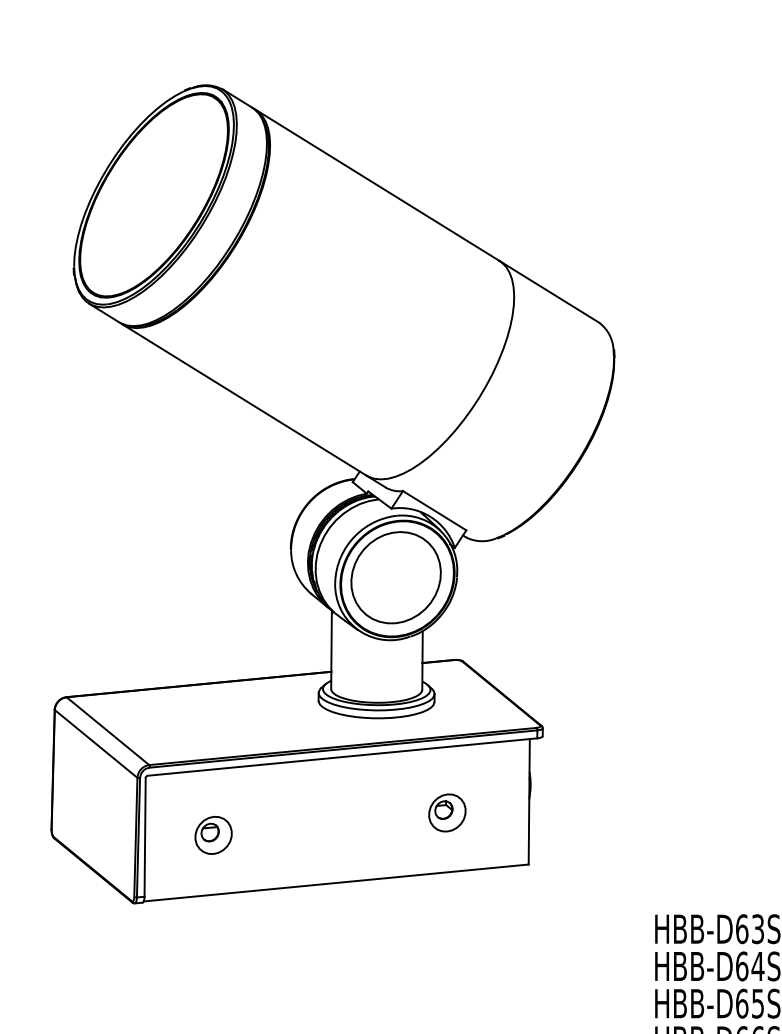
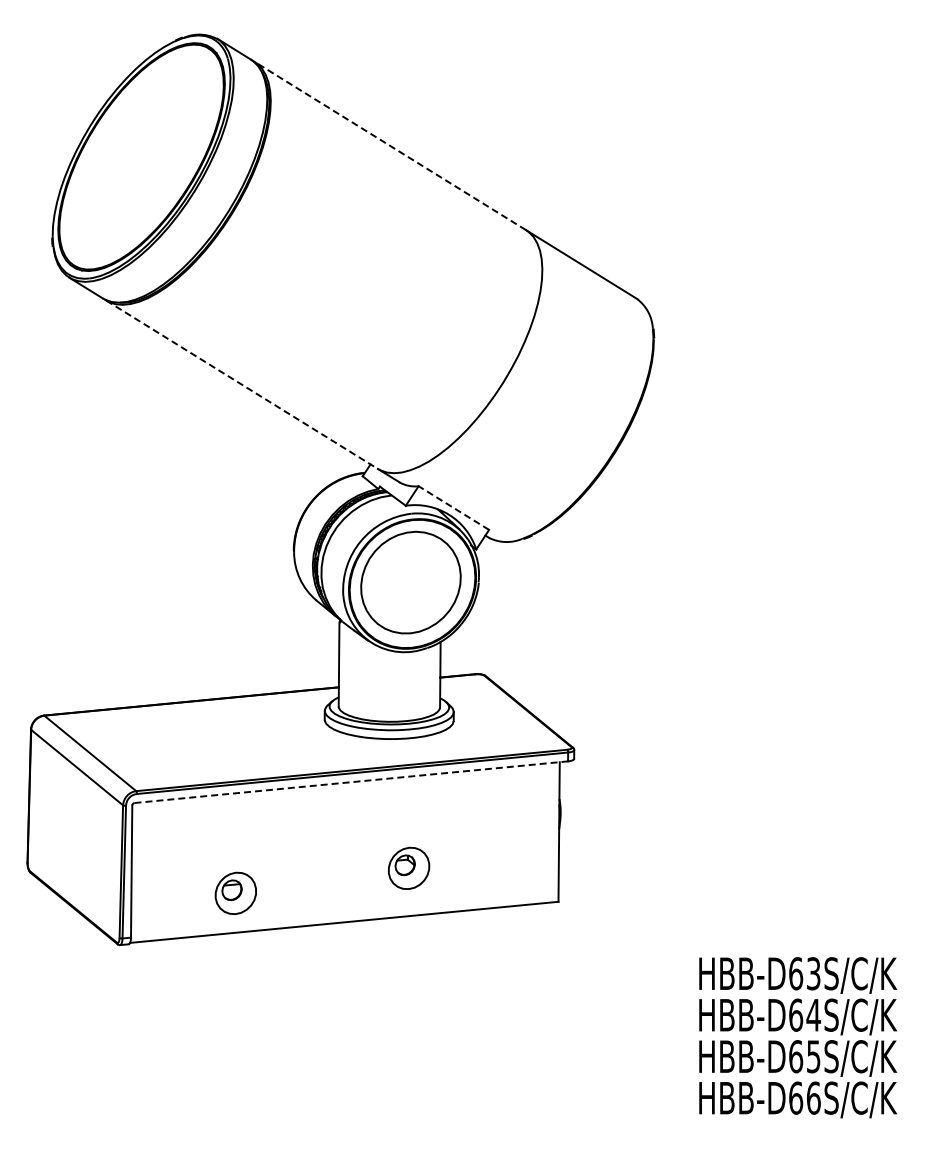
line: (377, 184) -> (390, 145), solid -> dashed
line: (244, 399) -> (242, 384), solid -> dashed
line: (434, 510) -> (453, 507), solid -> dashed
line: (342, 757) -> (351, 782), solid -> dashed
part: (447, 812) -> (409, 867), moved
part: (213, 834) -> (235, 892), moved

